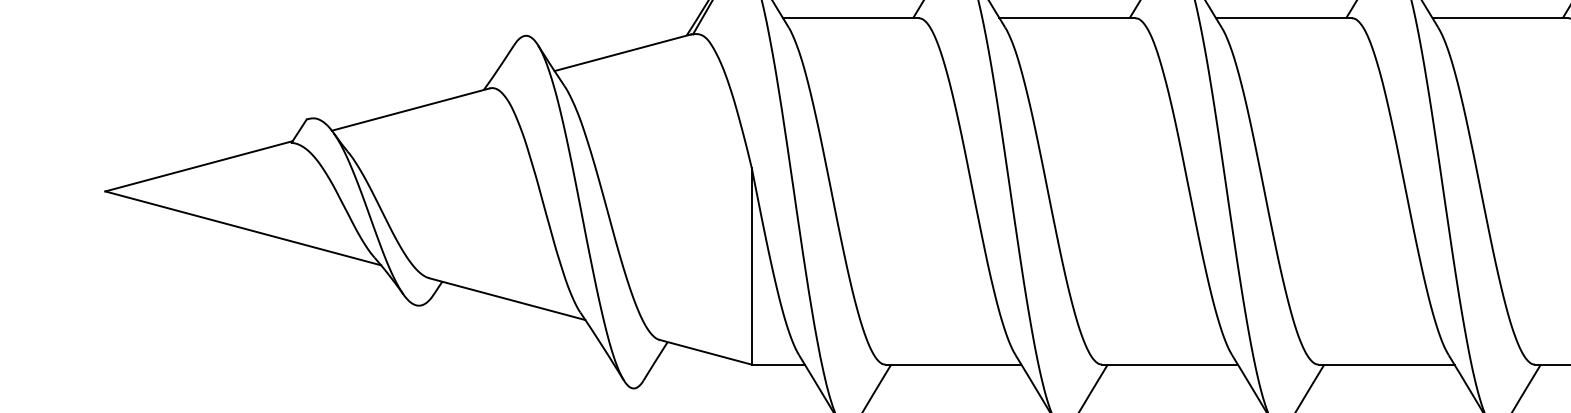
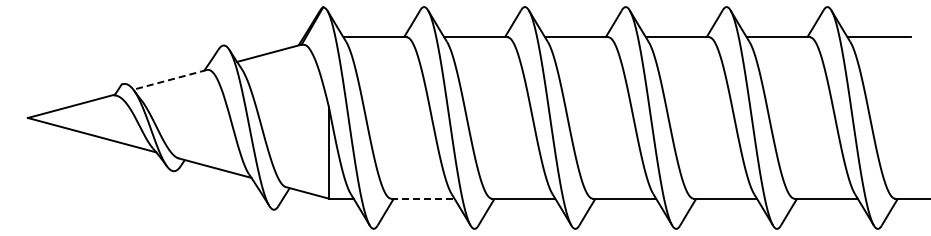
line: (409, 110) -> (169, 80), solid -> dashed
line: (952, 364) -> (422, 198), solid -> dashed

